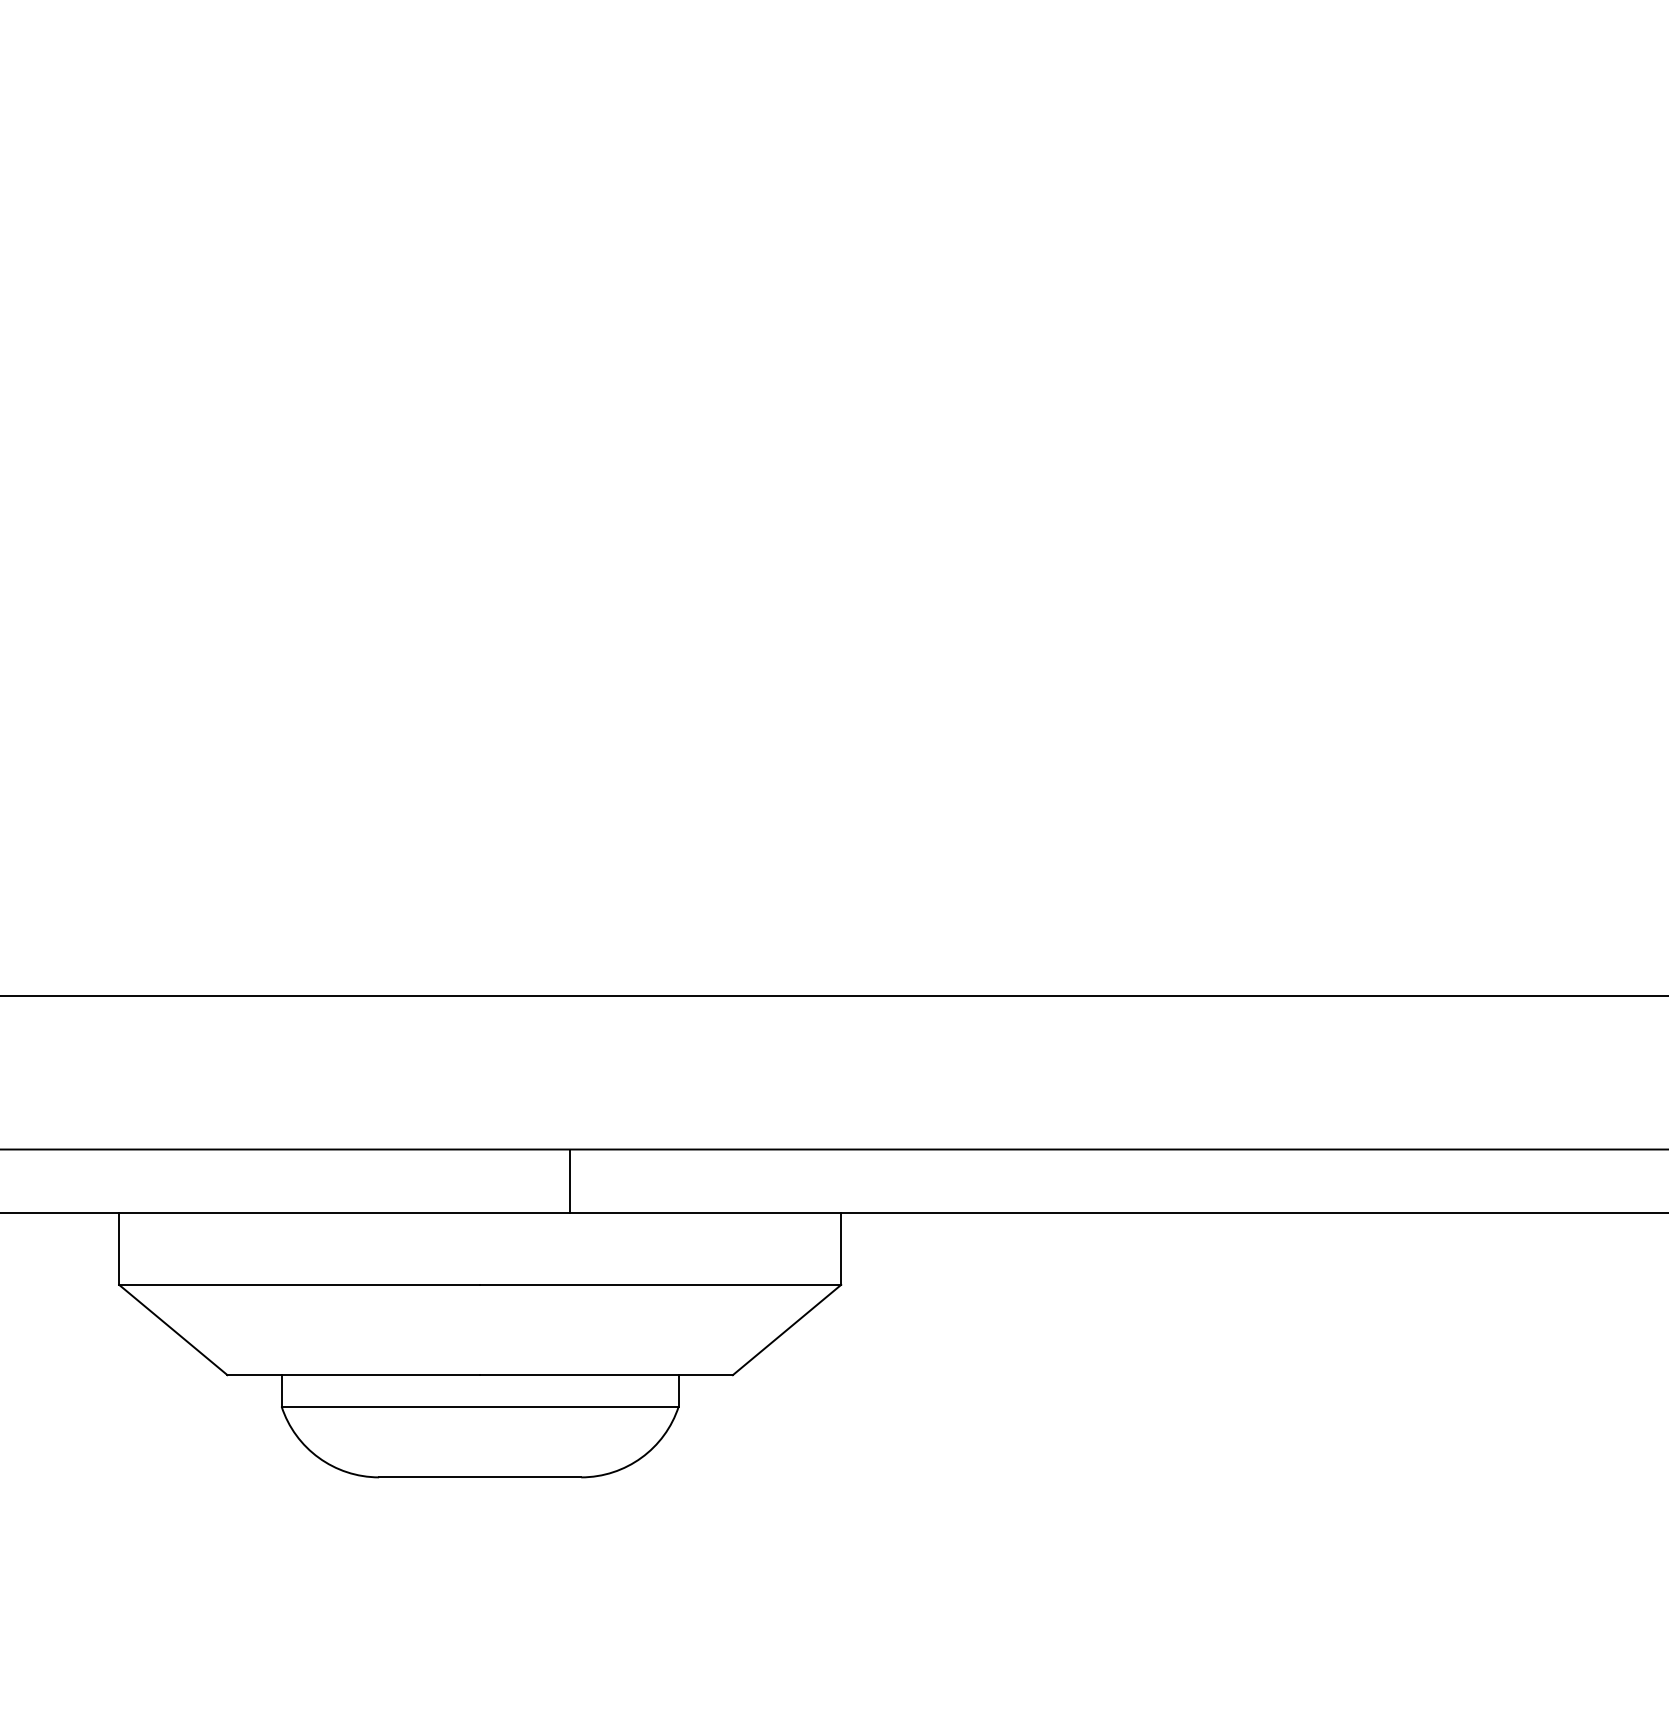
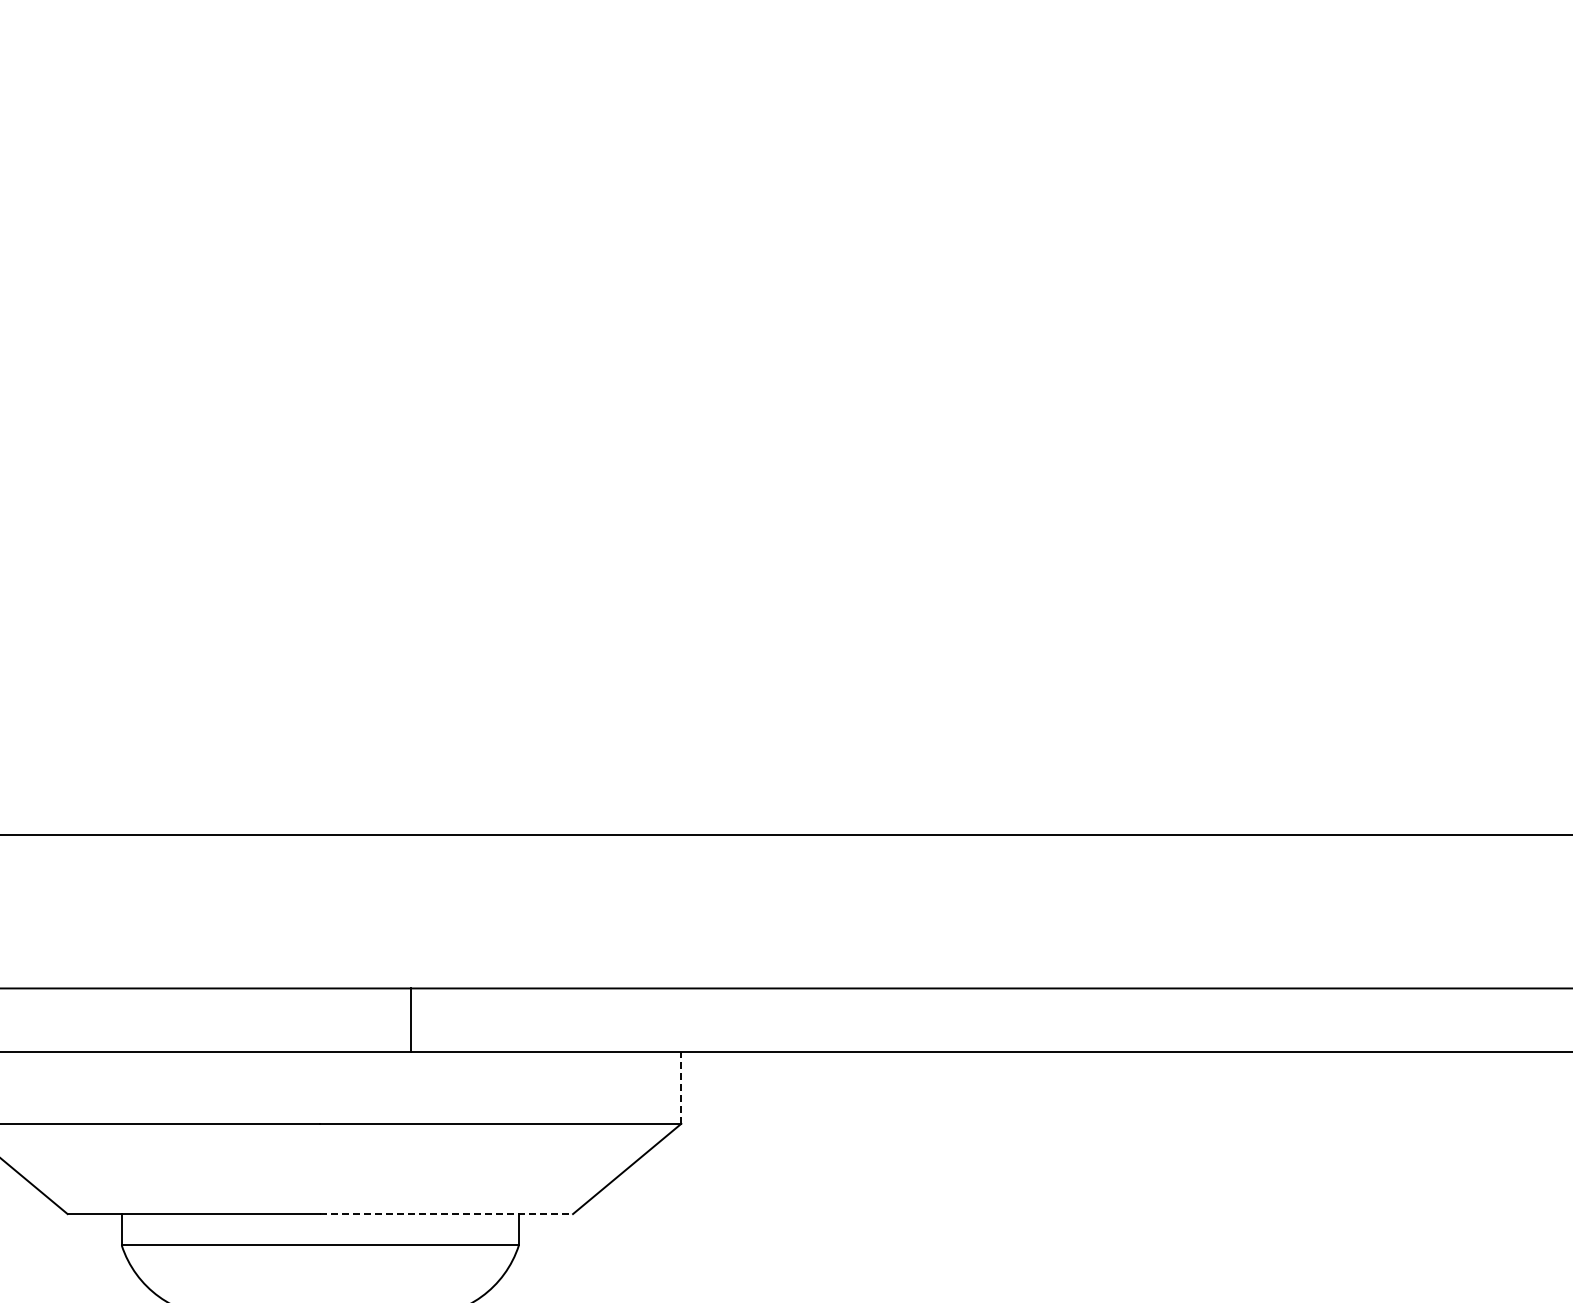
line: (841, 1248) -> (681, 1087), solid -> dashed
line: (607, 1375) -> (447, 1214), solid -> dashed

